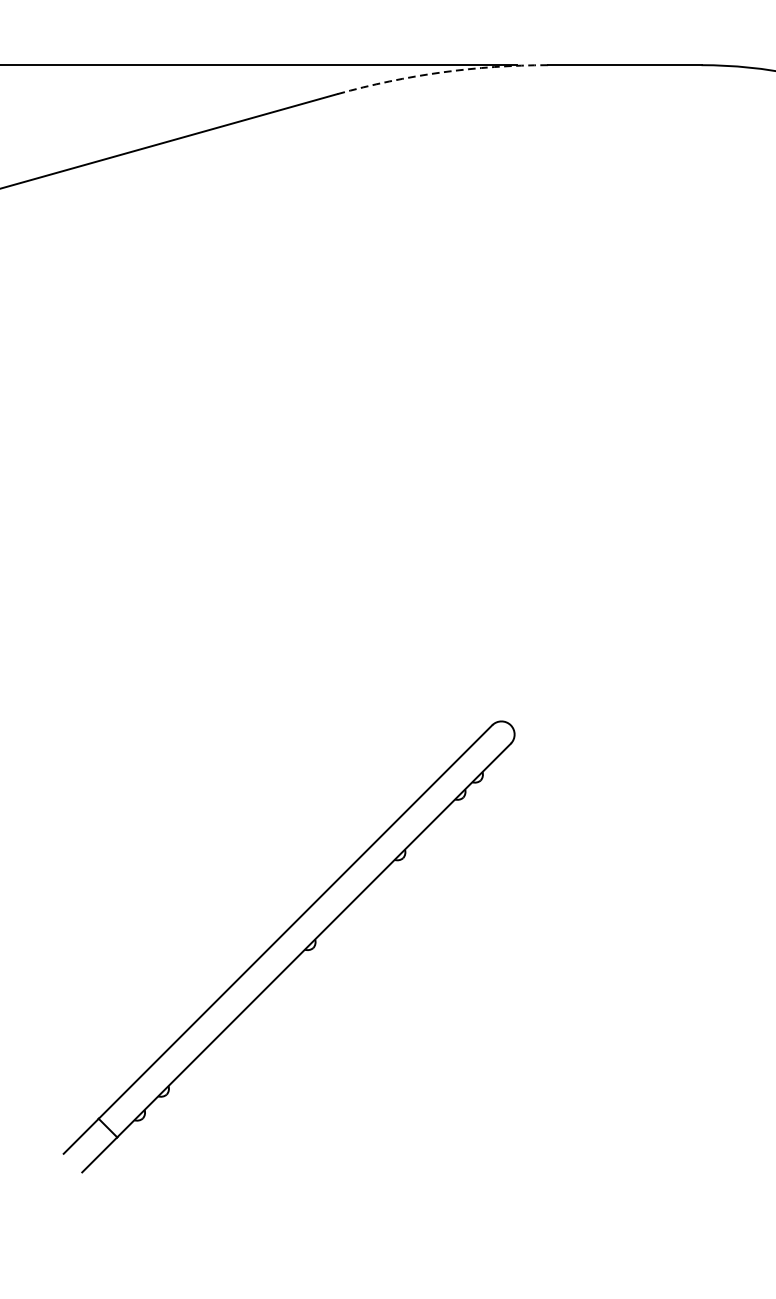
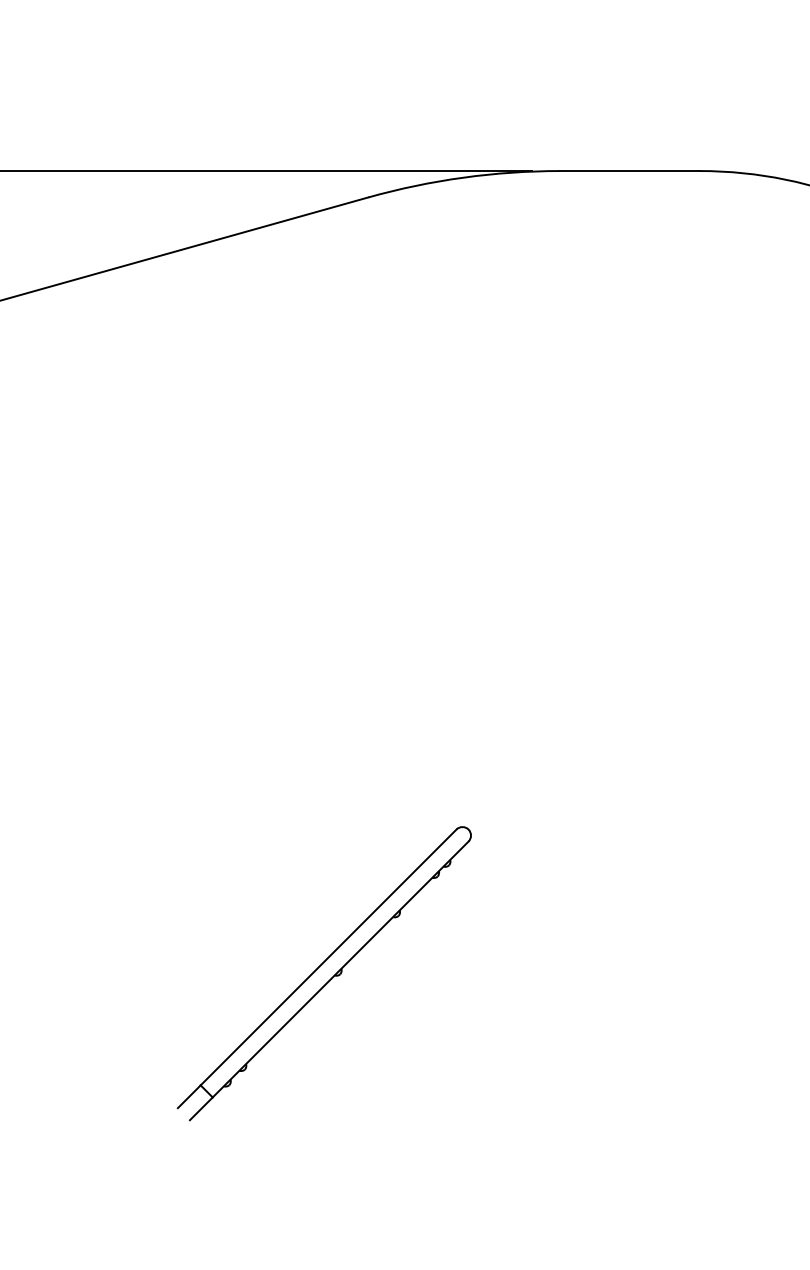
arc: (441, 72) -> (463, 177), dashed -> solid
part: (287, 946) -> (323, 973), size x0.71

